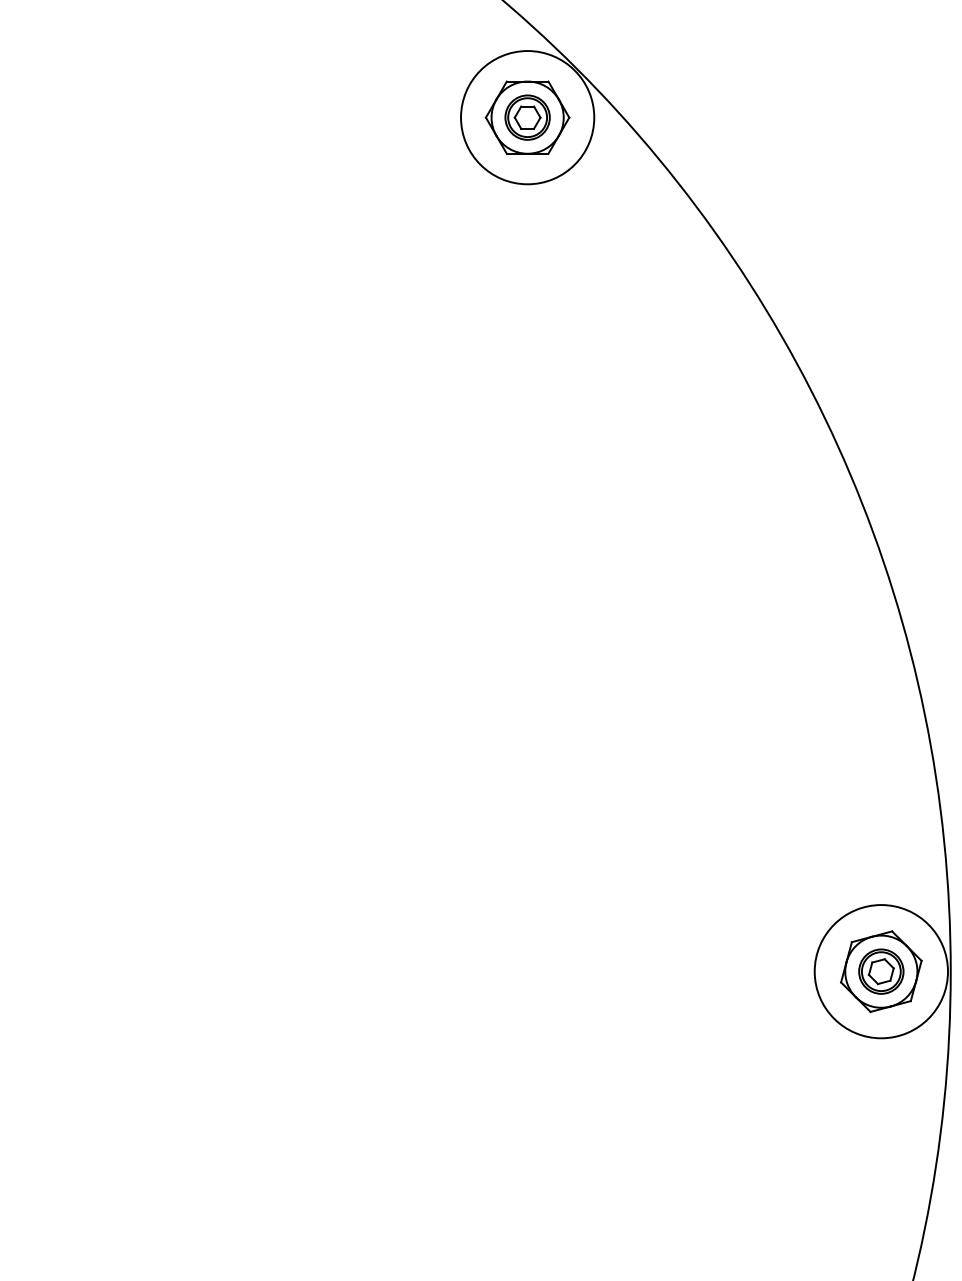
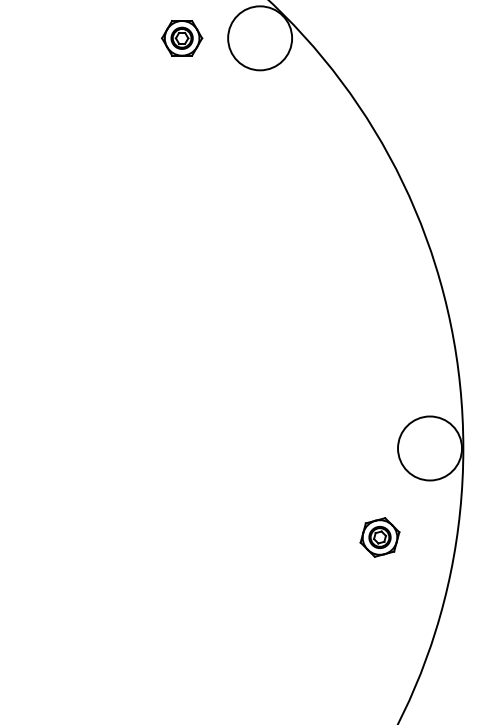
part: (528, 117) -> (182, 38), moved
part: (880, 971) -> (379, 537), moved

